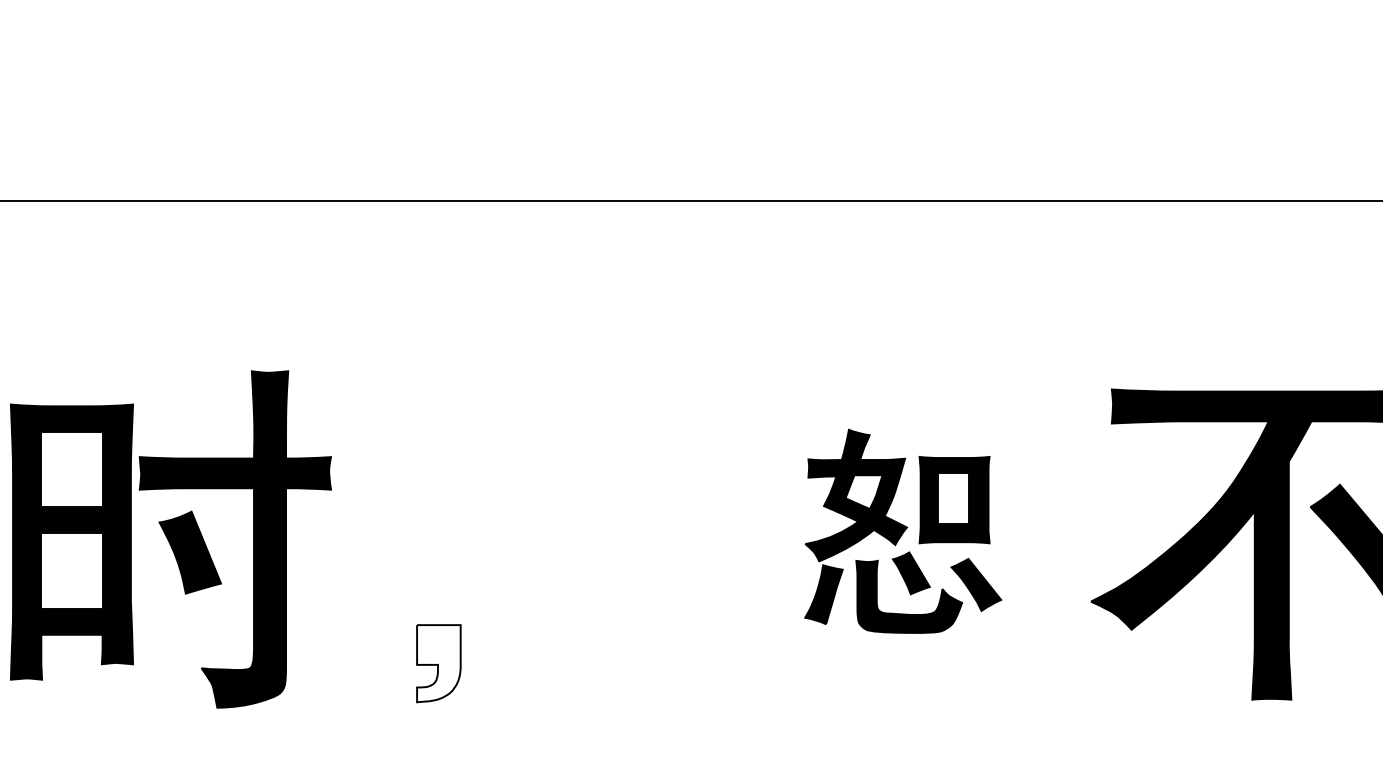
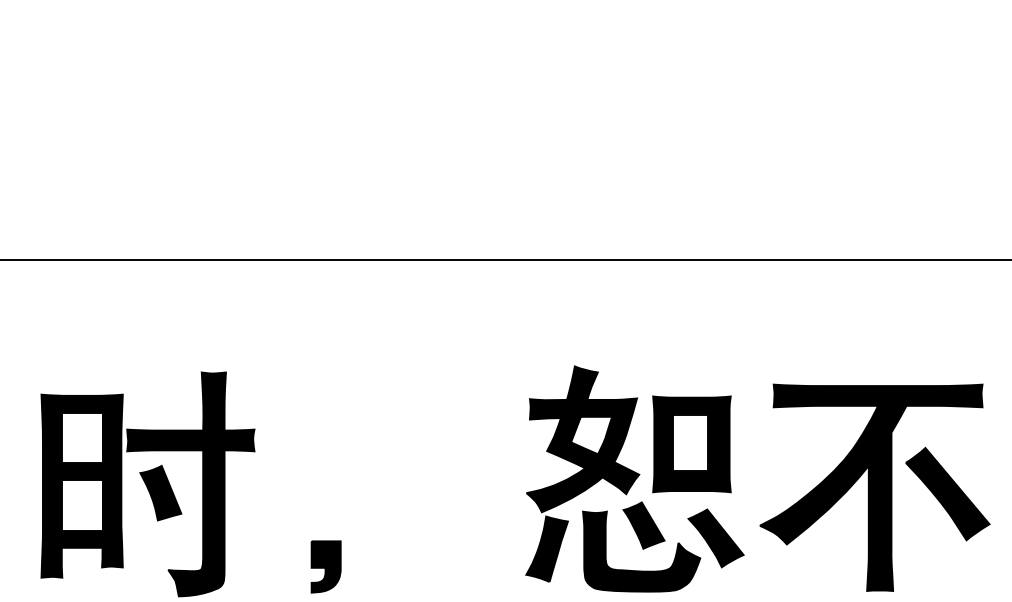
part: (902, 530) -> (634, 478), size x1.67
fill: (437, 662) -> (325, 566), added

